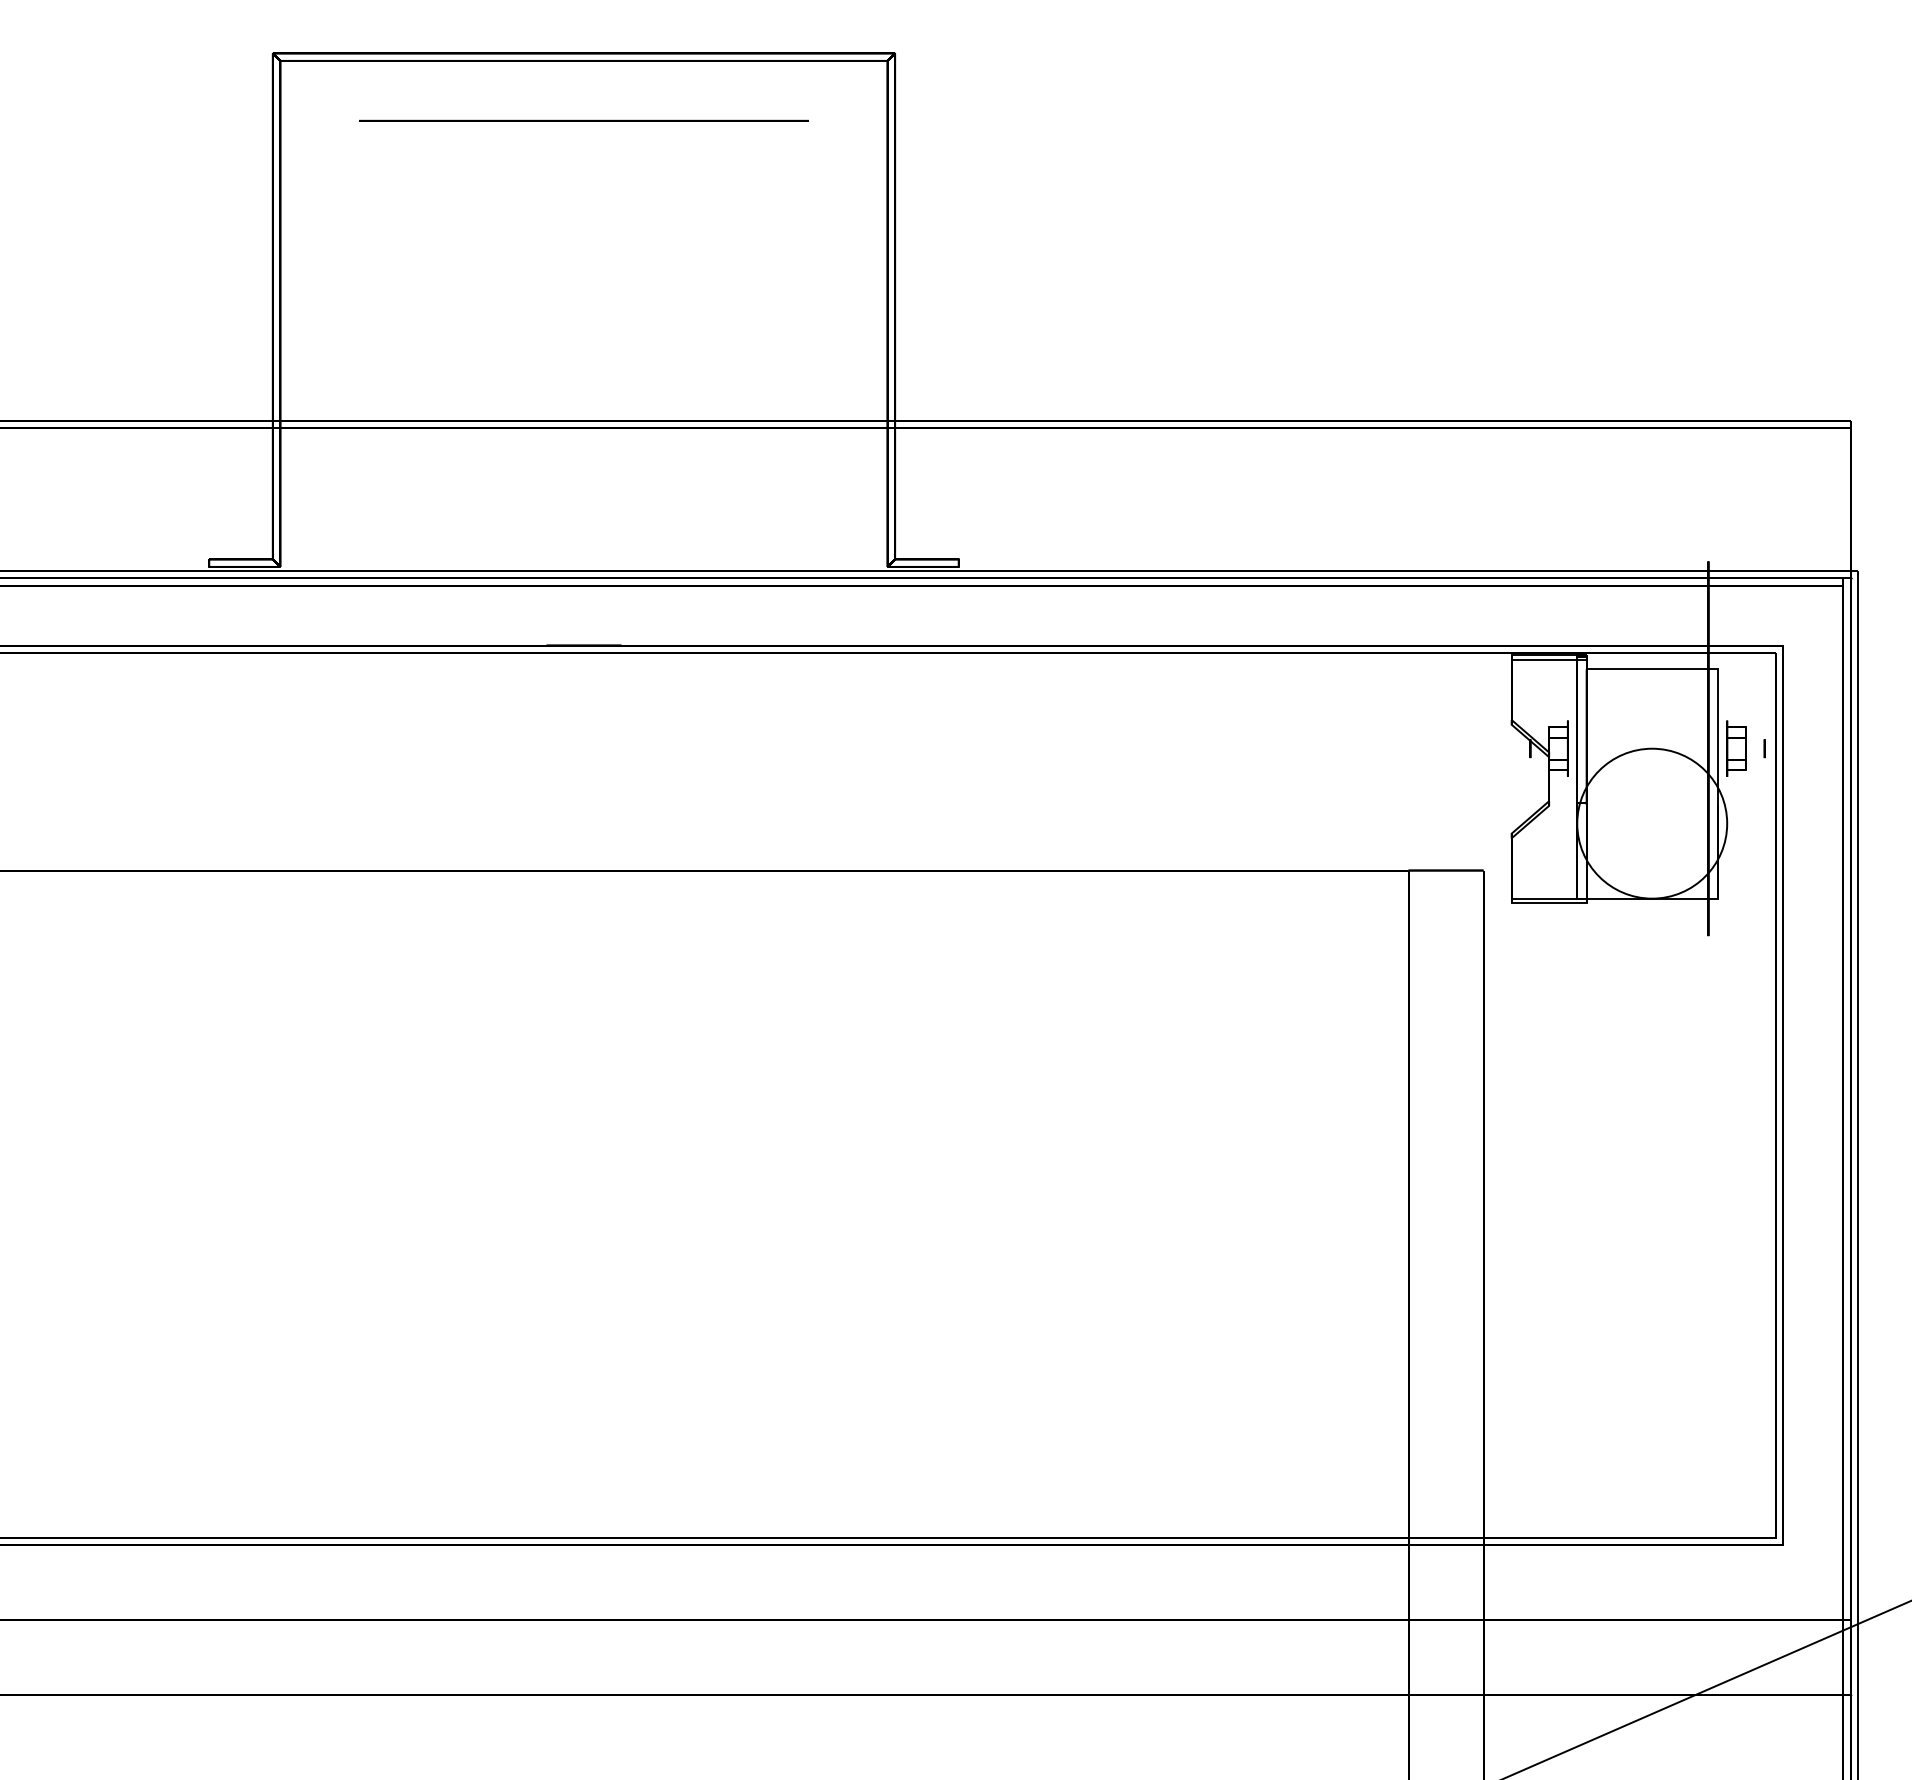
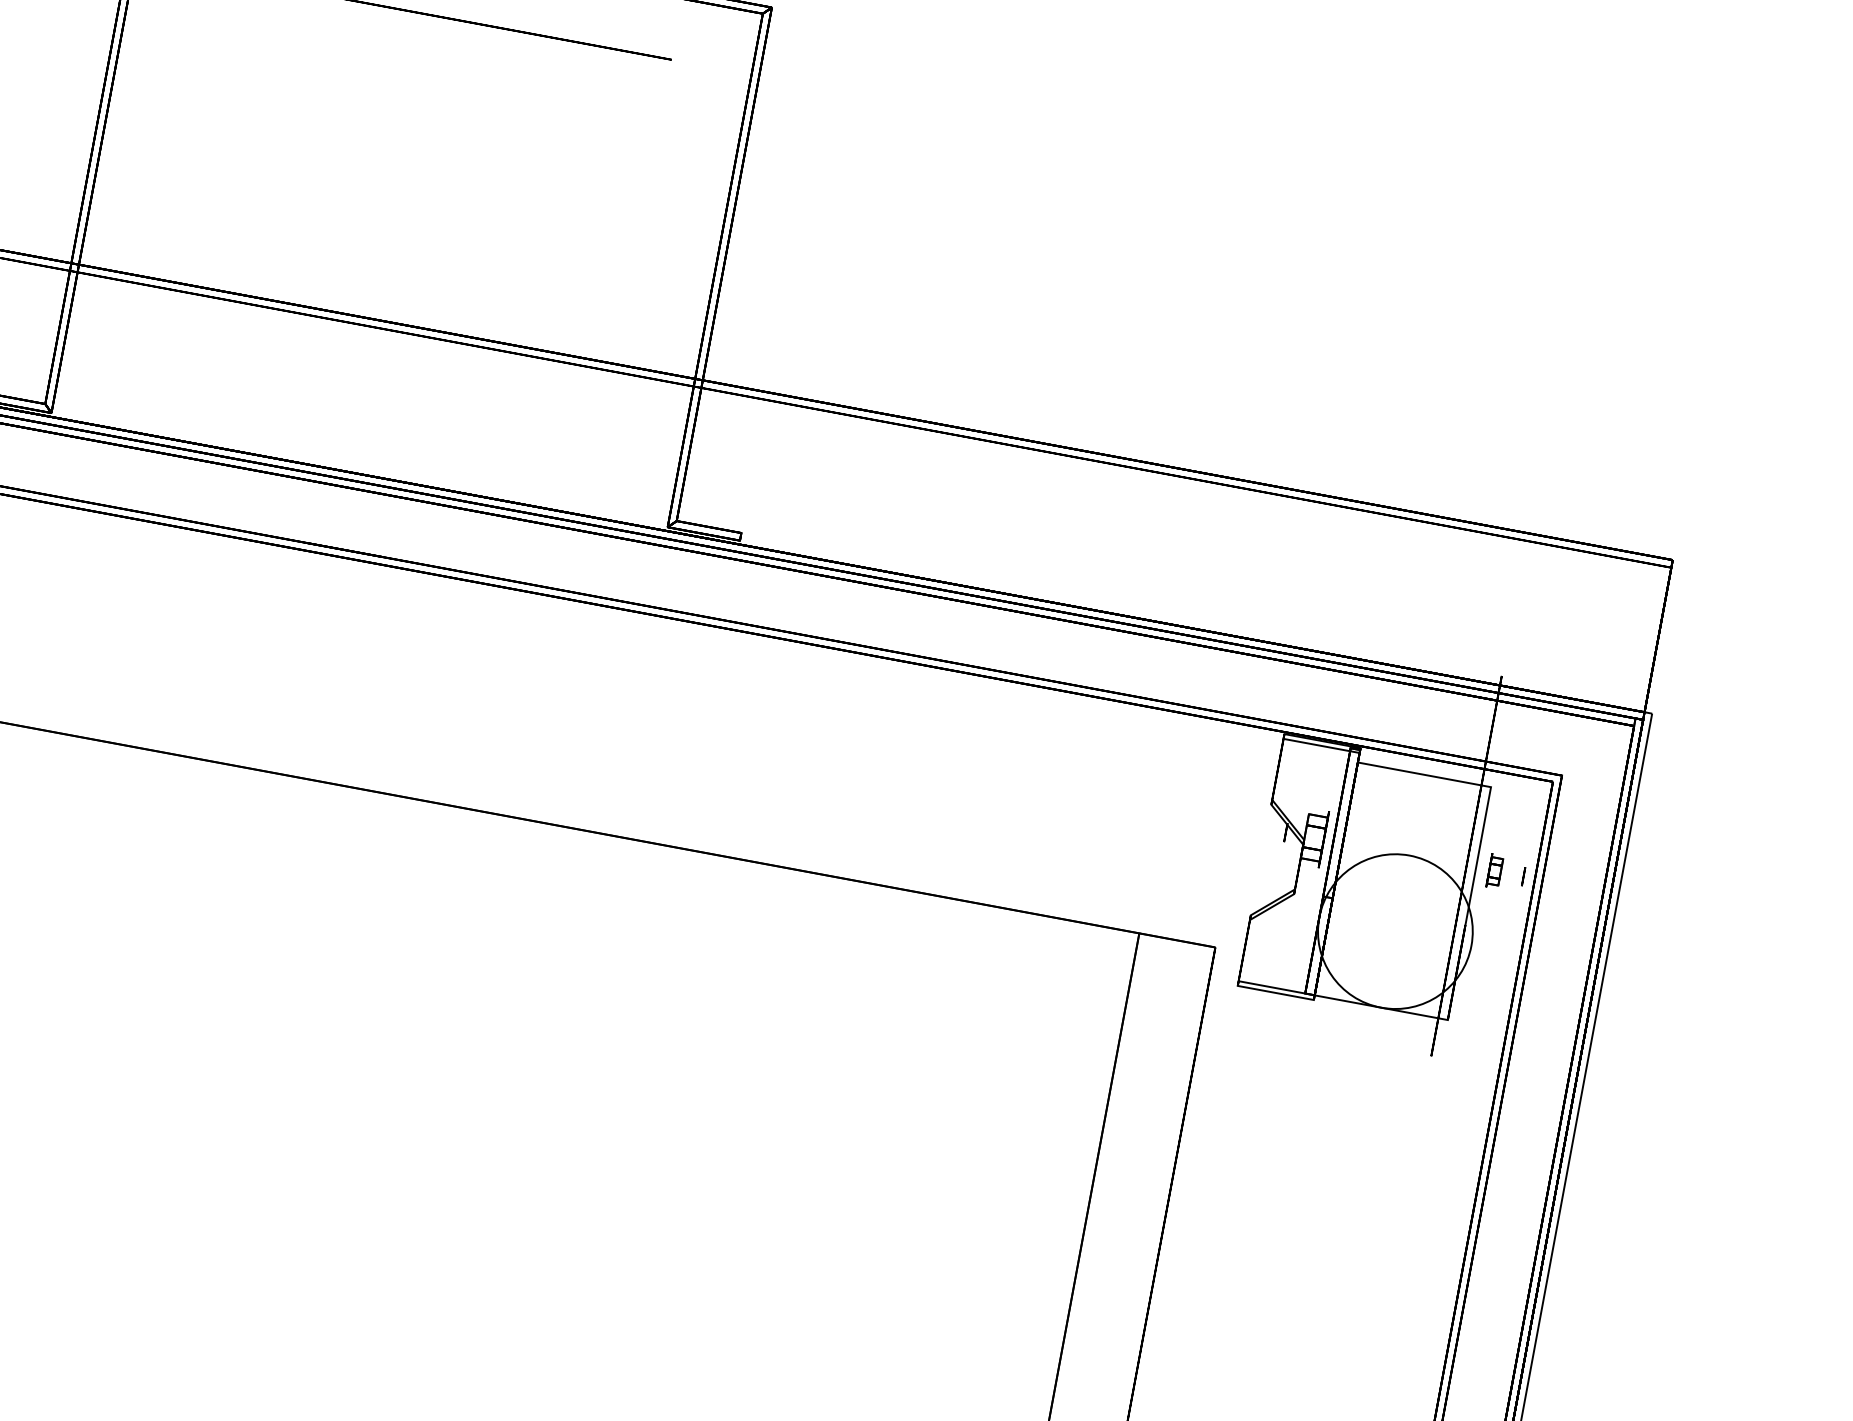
part: (1736, 748) -> (1495, 871), size x0.6

